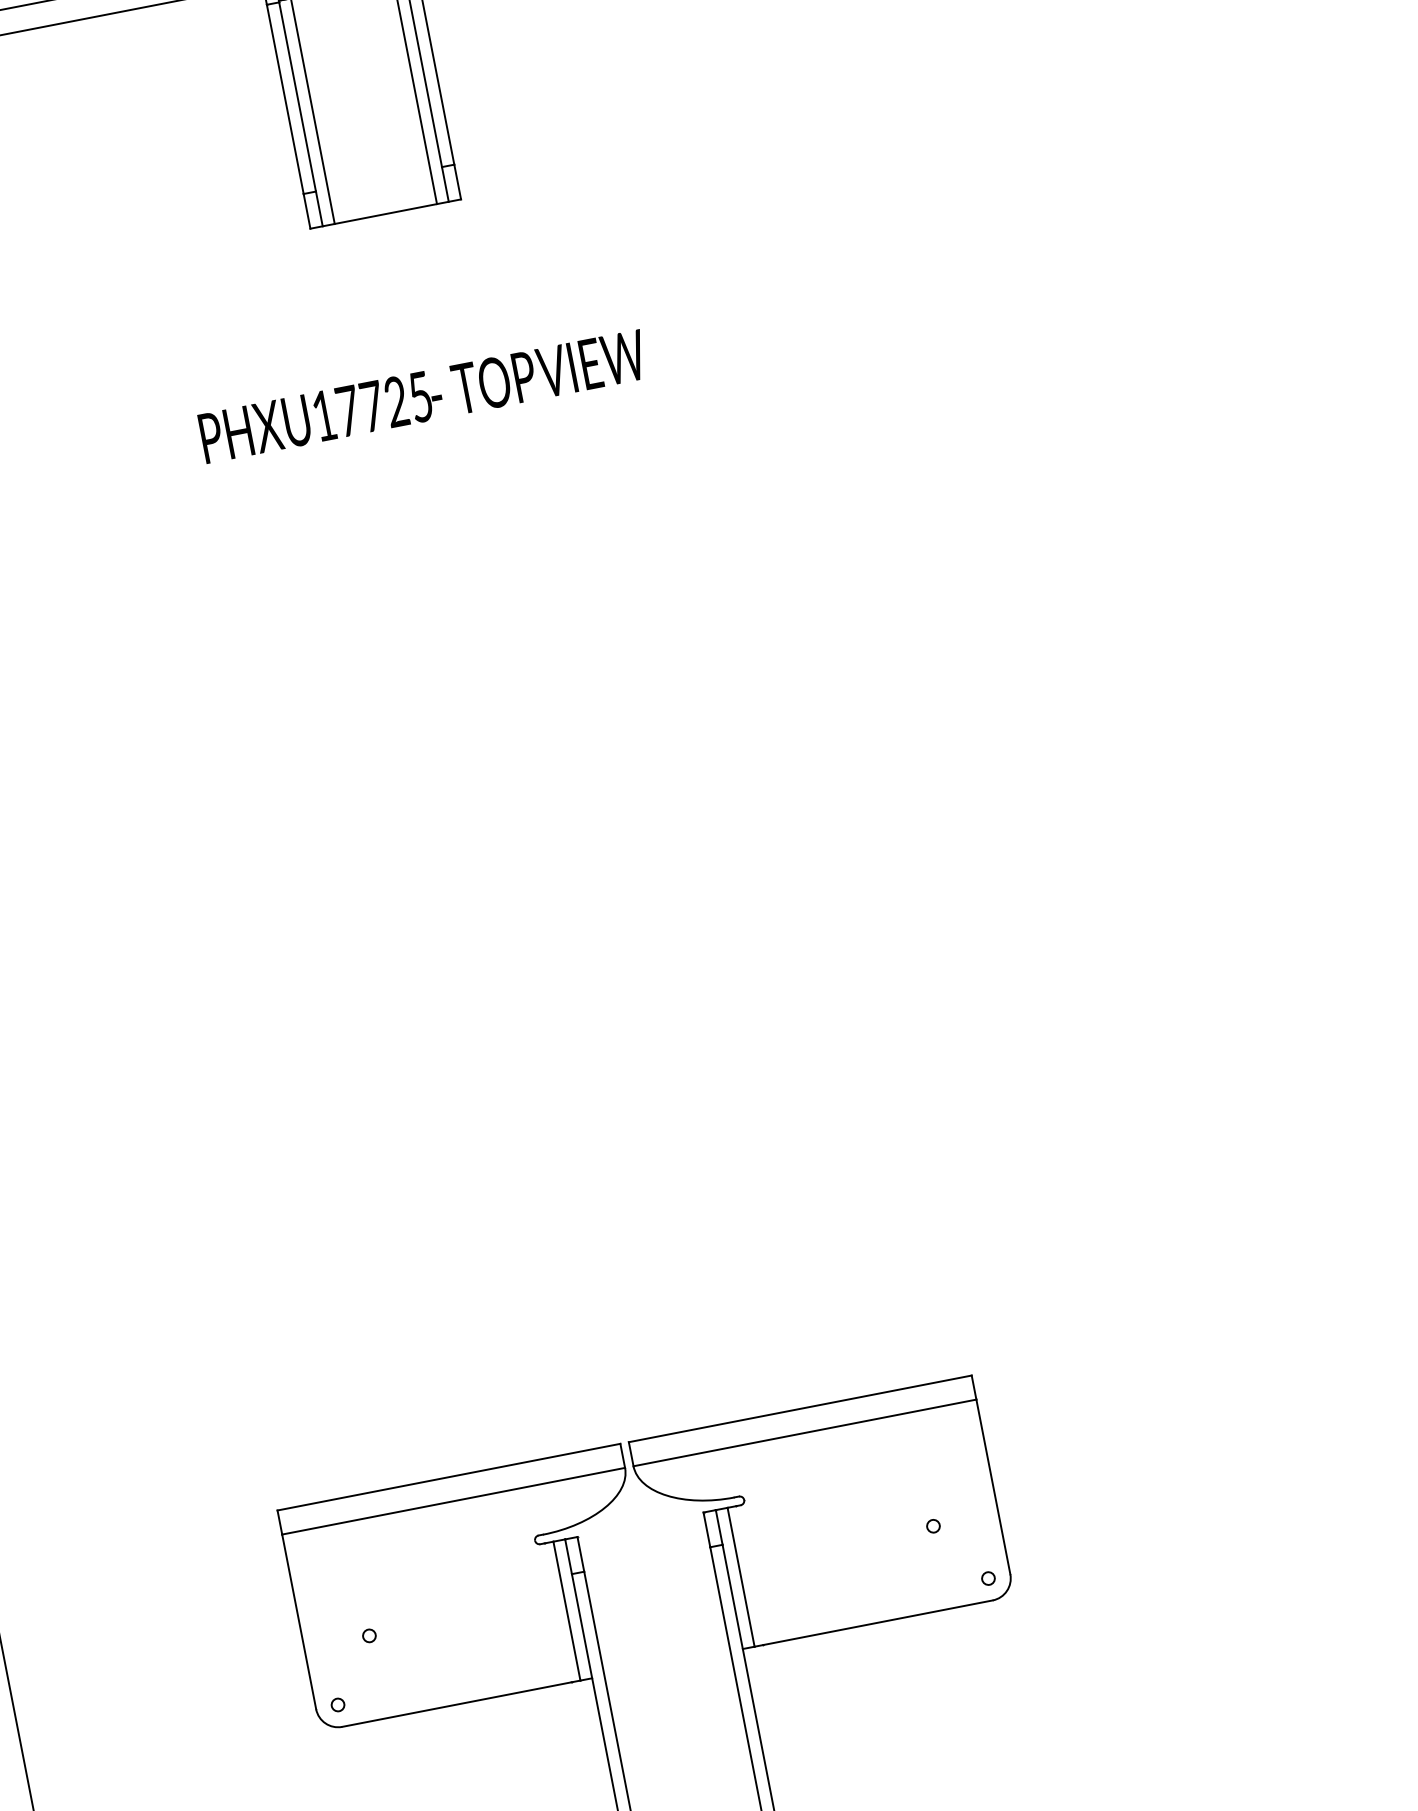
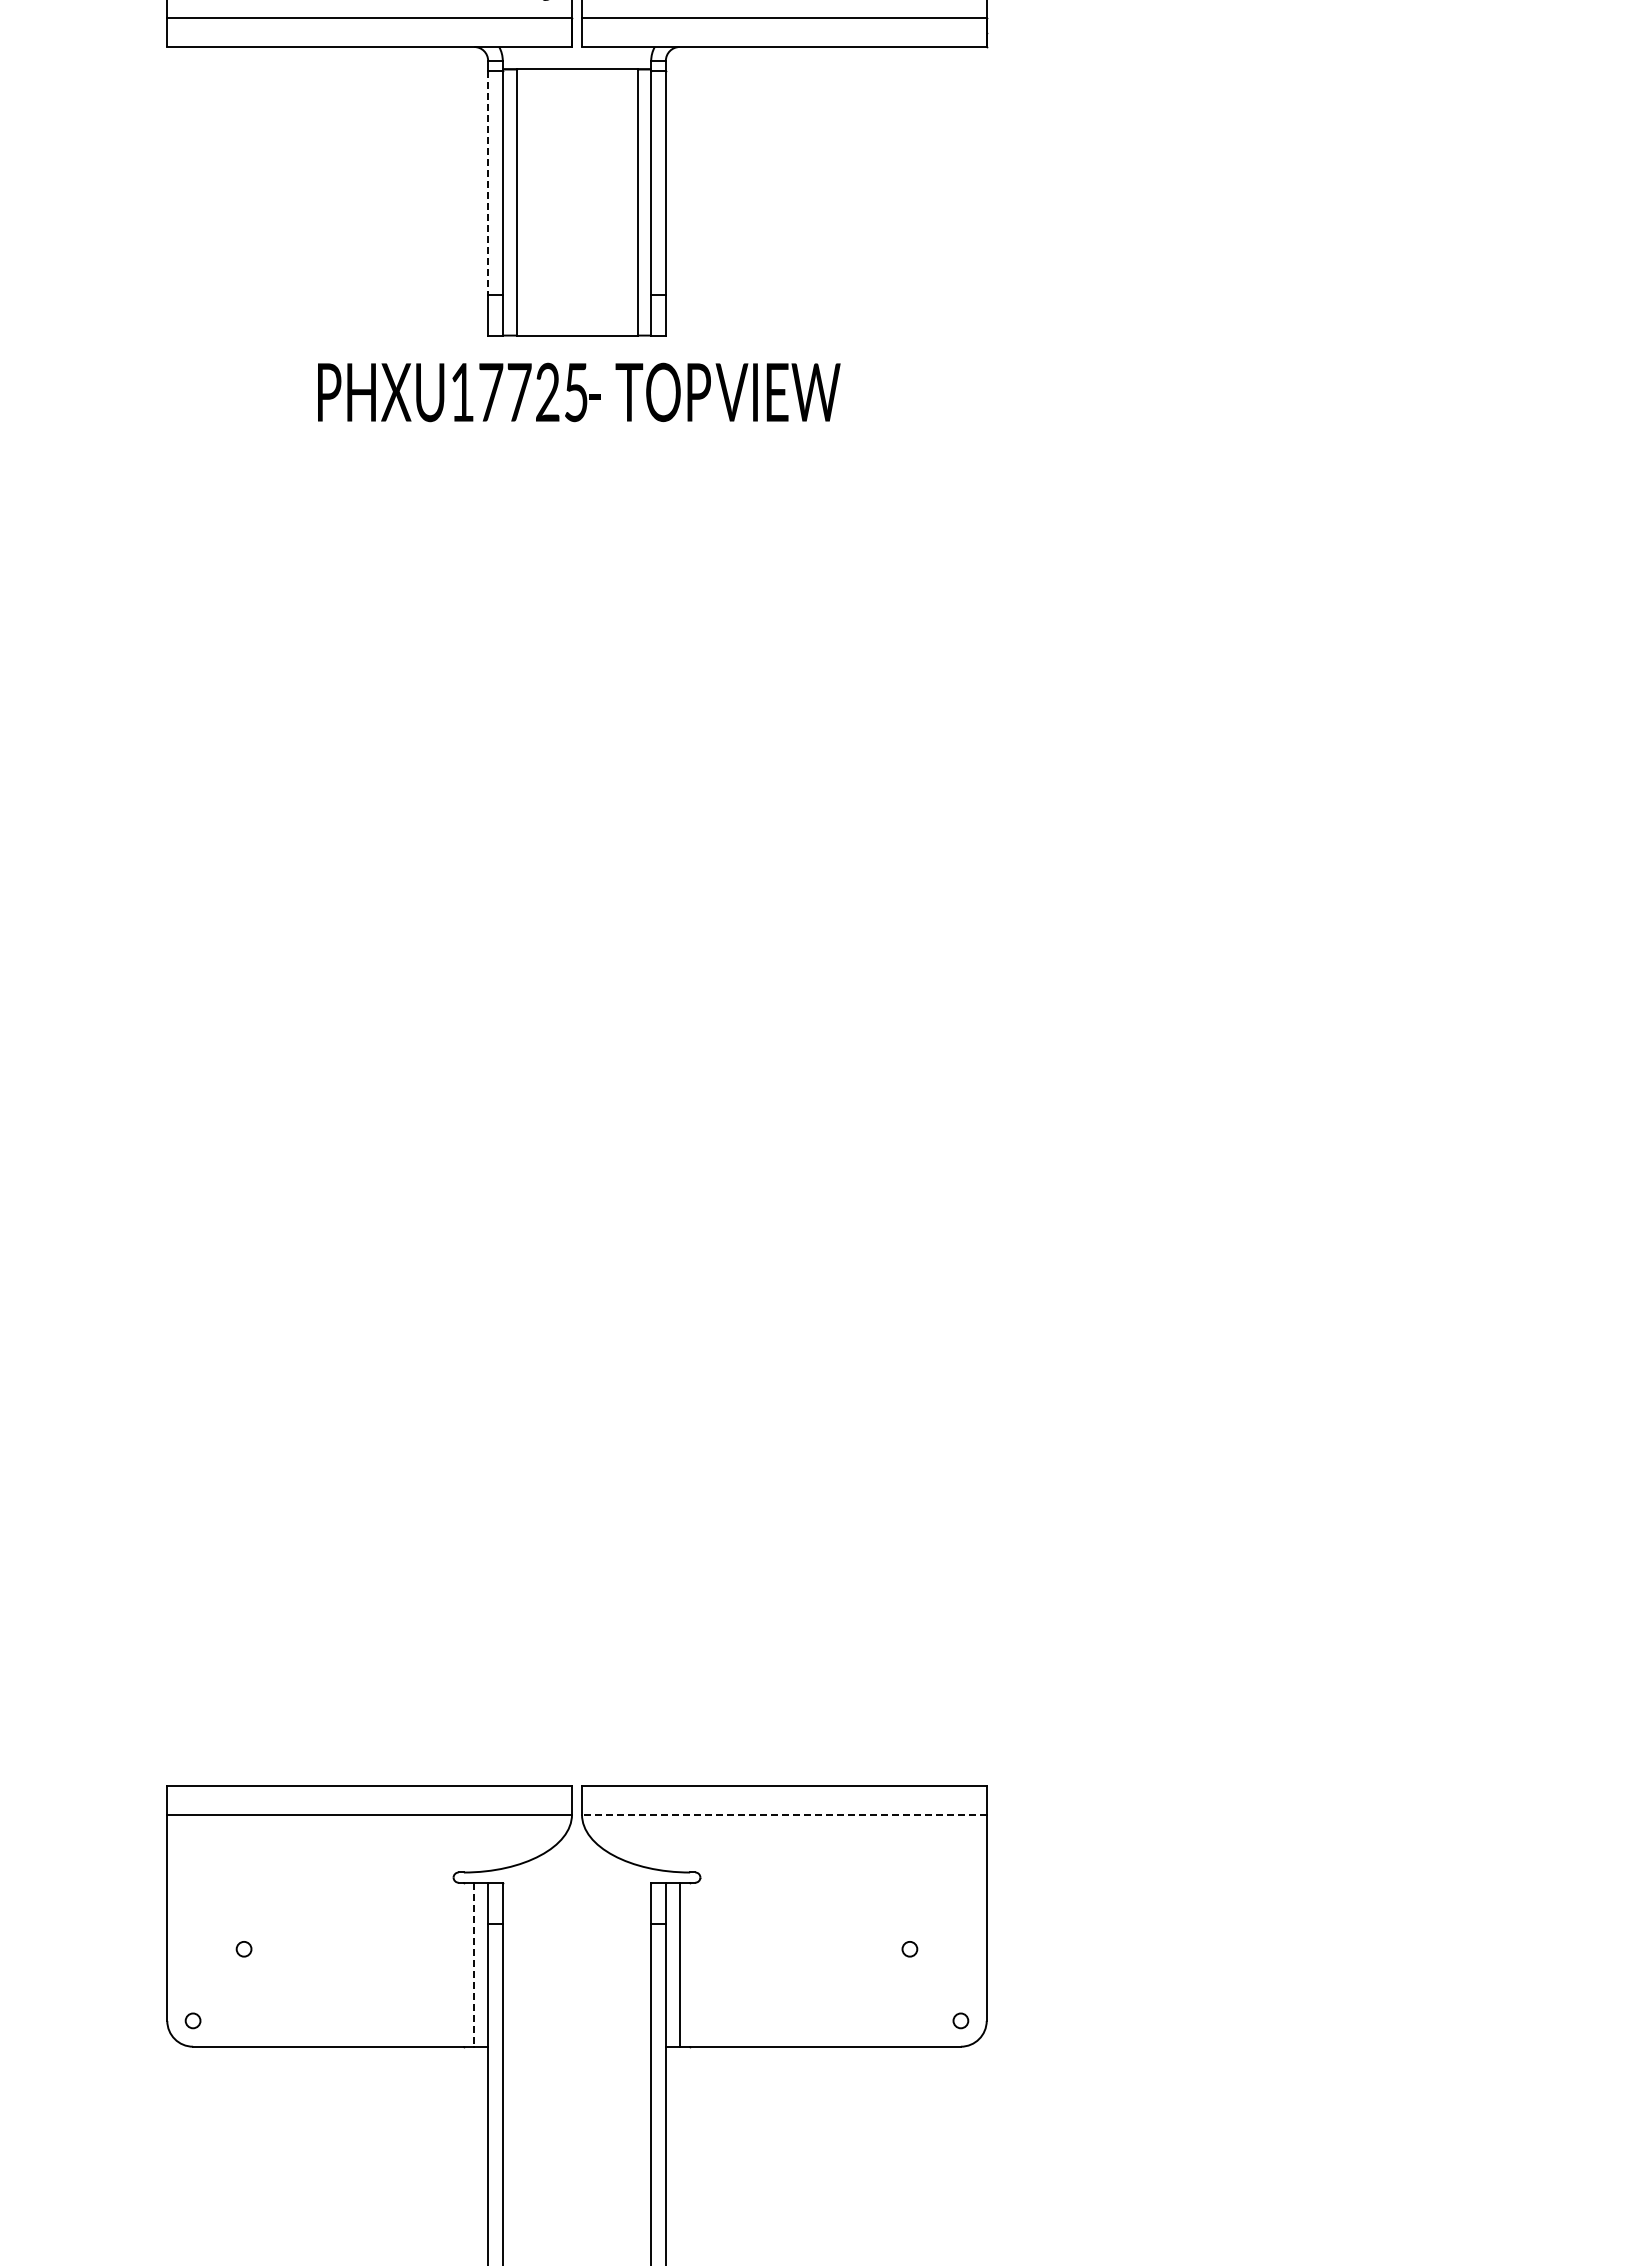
line: (285, 98) -> (488, 182), solid -> dashed
text: (423, 396) -> (579, 392), moved
line: (804, 1432) -> (783, 1814), solid -> dashed
line: (567, 1610) -> (474, 1964), solid -> dashed

